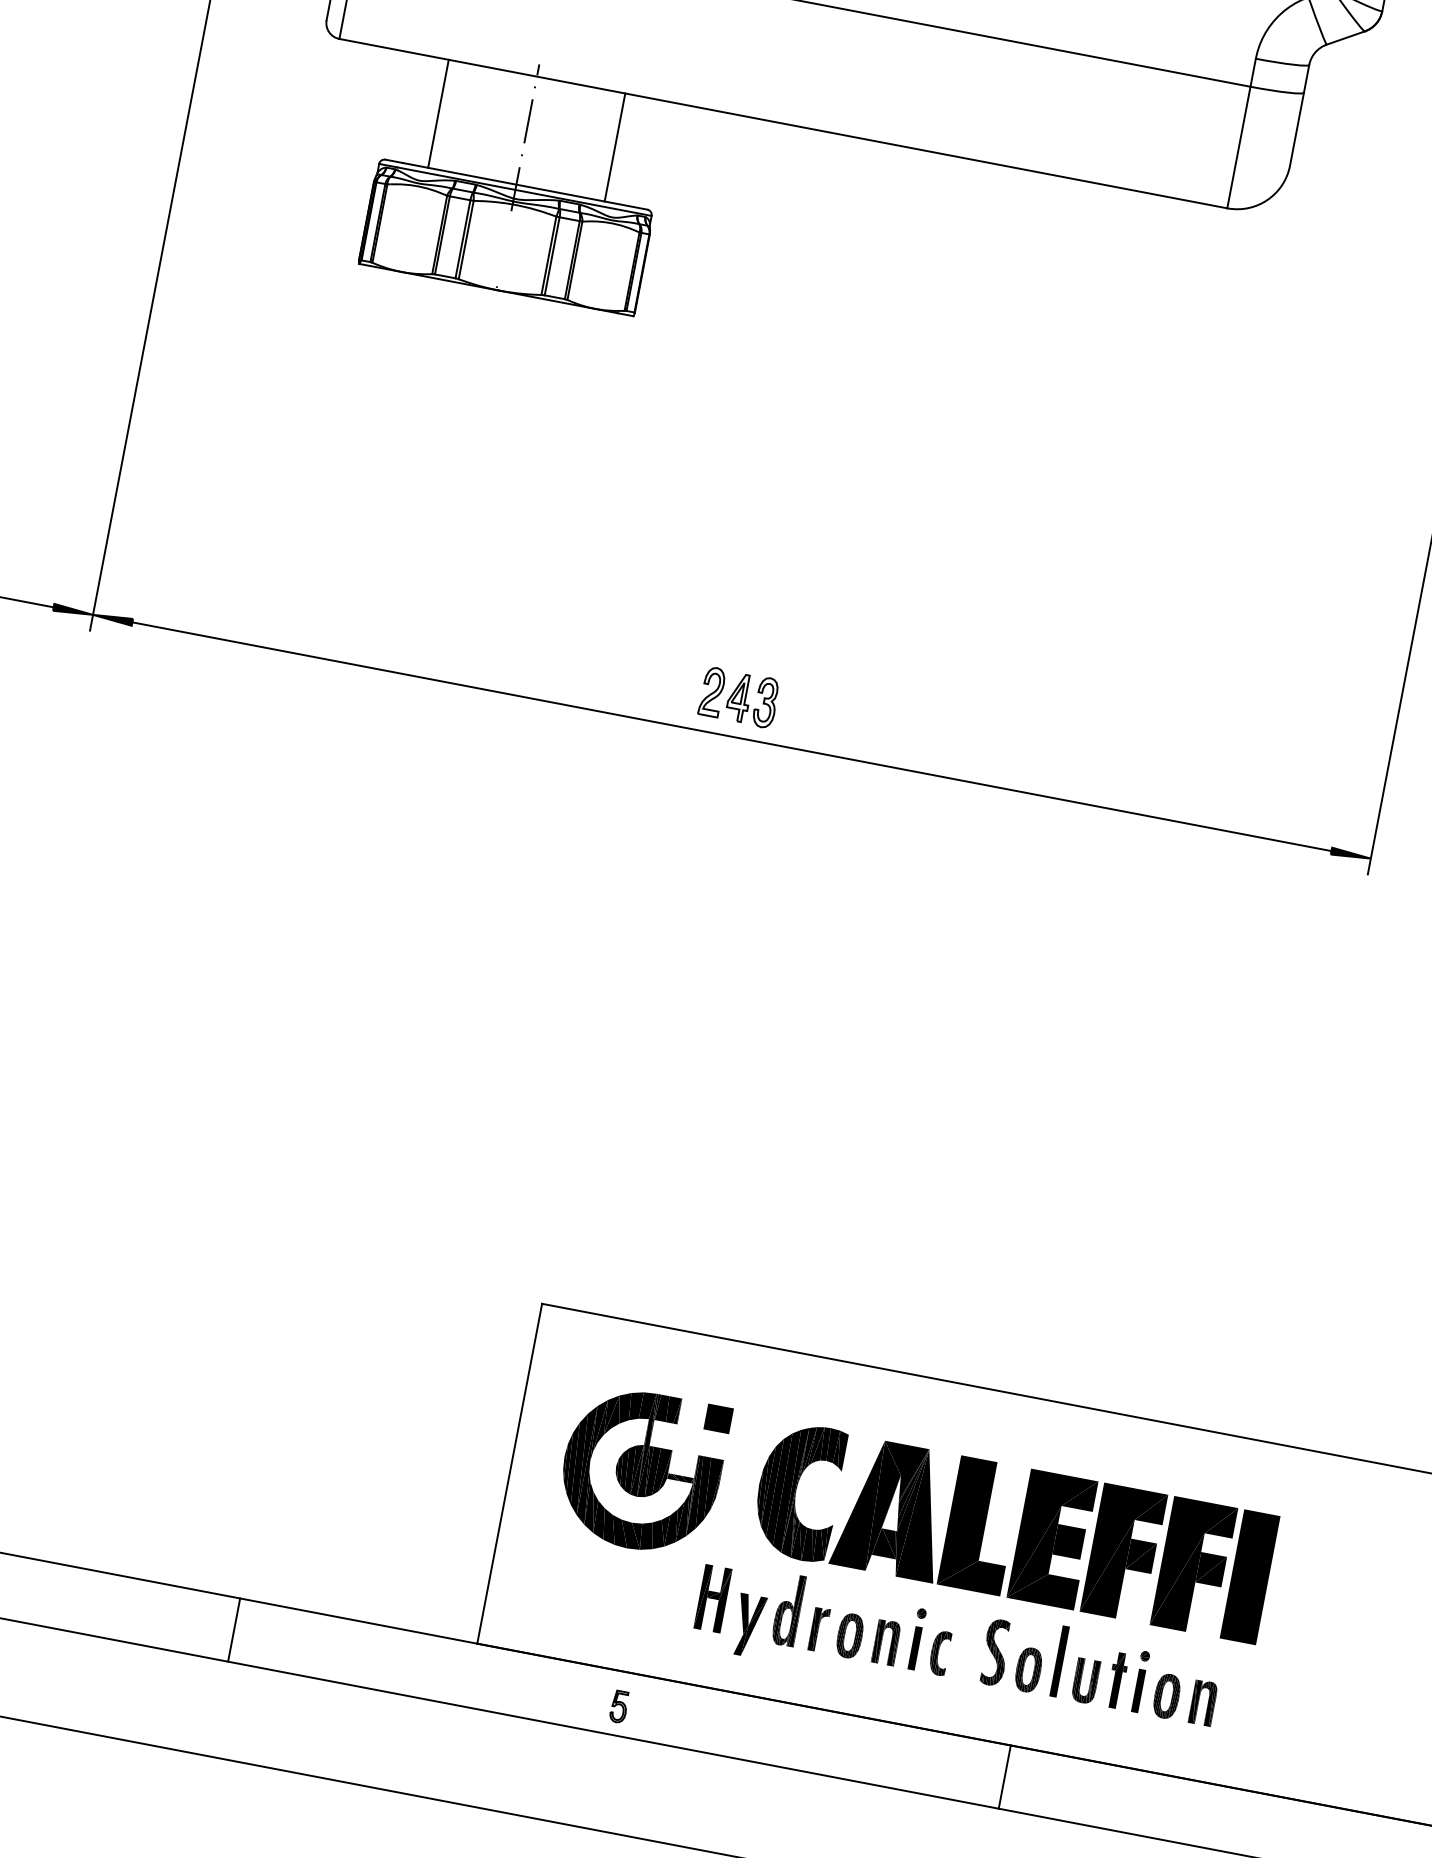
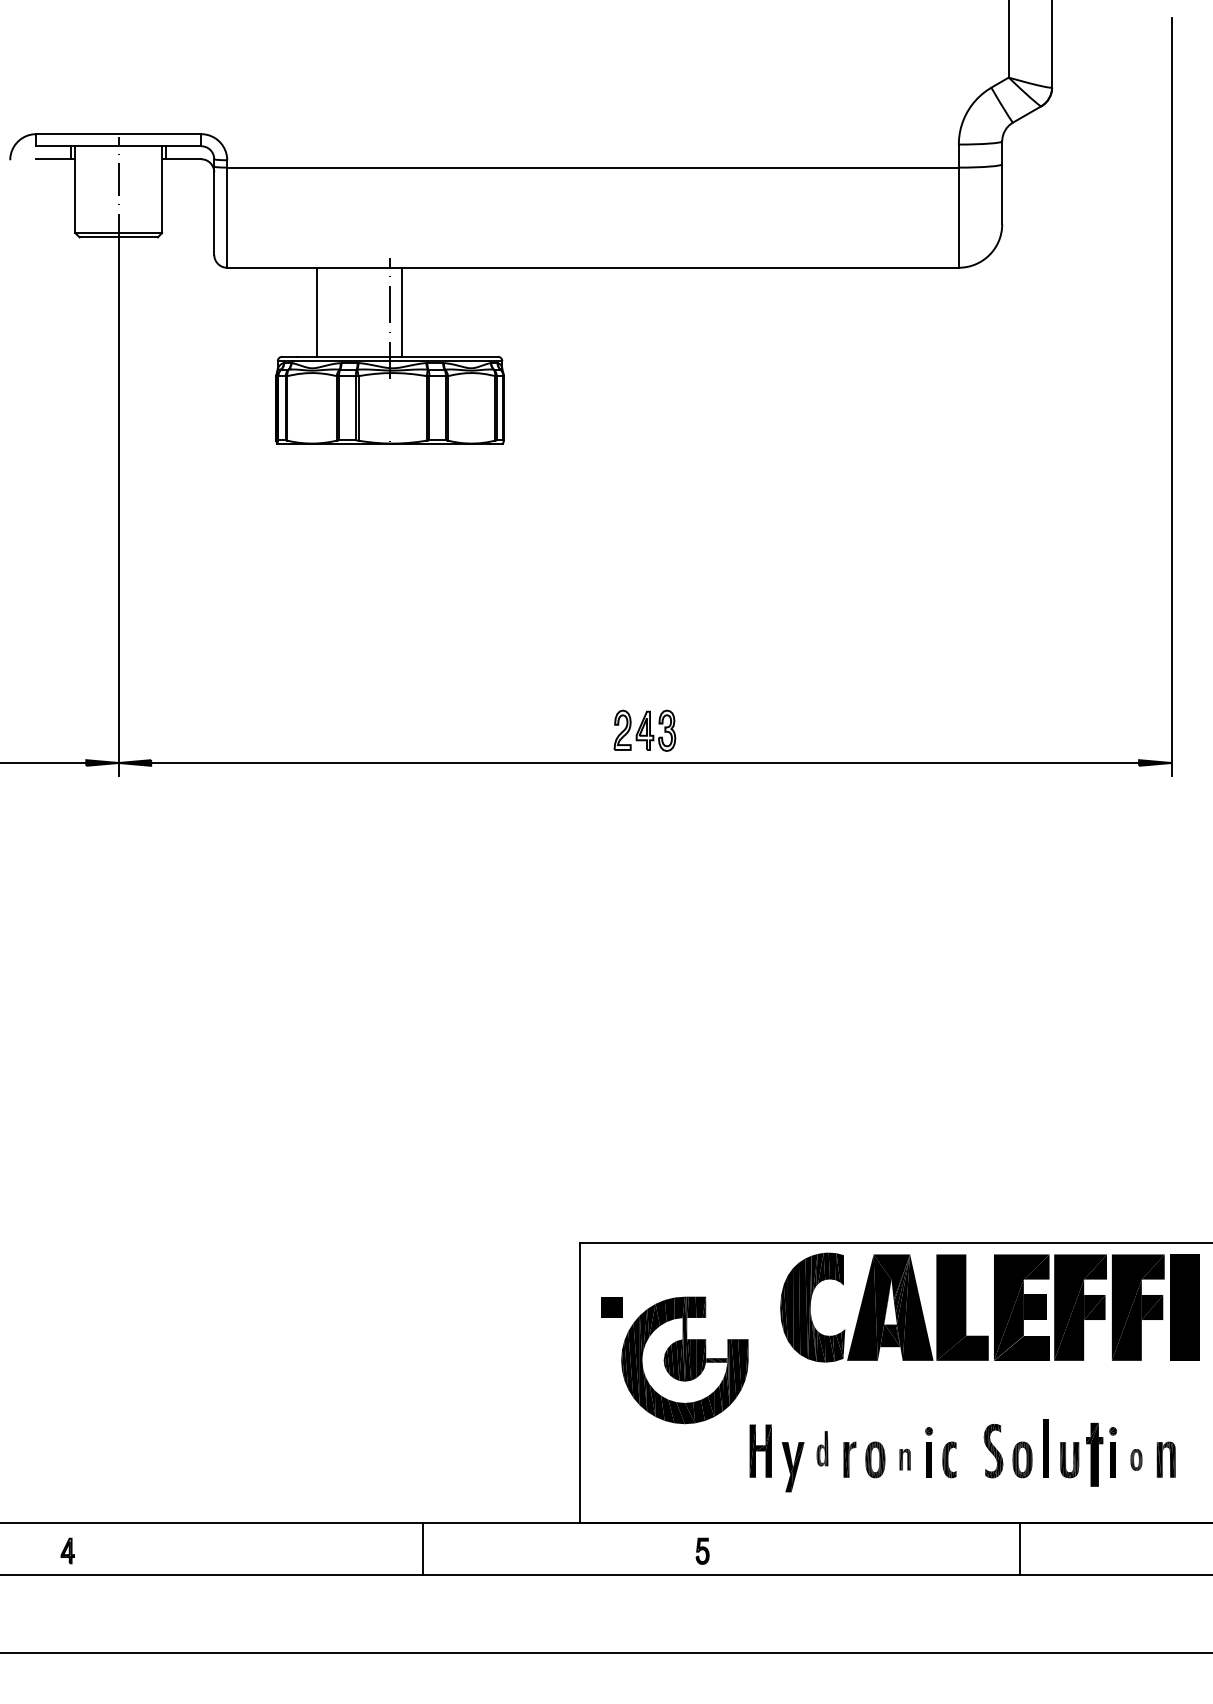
line: (614, 146) -> (401, 311), moved
part: (717, 1418) -> (611, 1307), moved
part: (1013, 1531) -> (989, 1307), moved
part: (788, 1609) -> (822, 1448), size x0.6
line: (233, 1629) -> (422, 1548), moved
part: (885, 1642) -> (904, 1459), size x0.6
part: (1117, 1680) -> (1094, 1454), size x1.4
part: (1167, 1695) -> (1136, 1459), size x0.6

